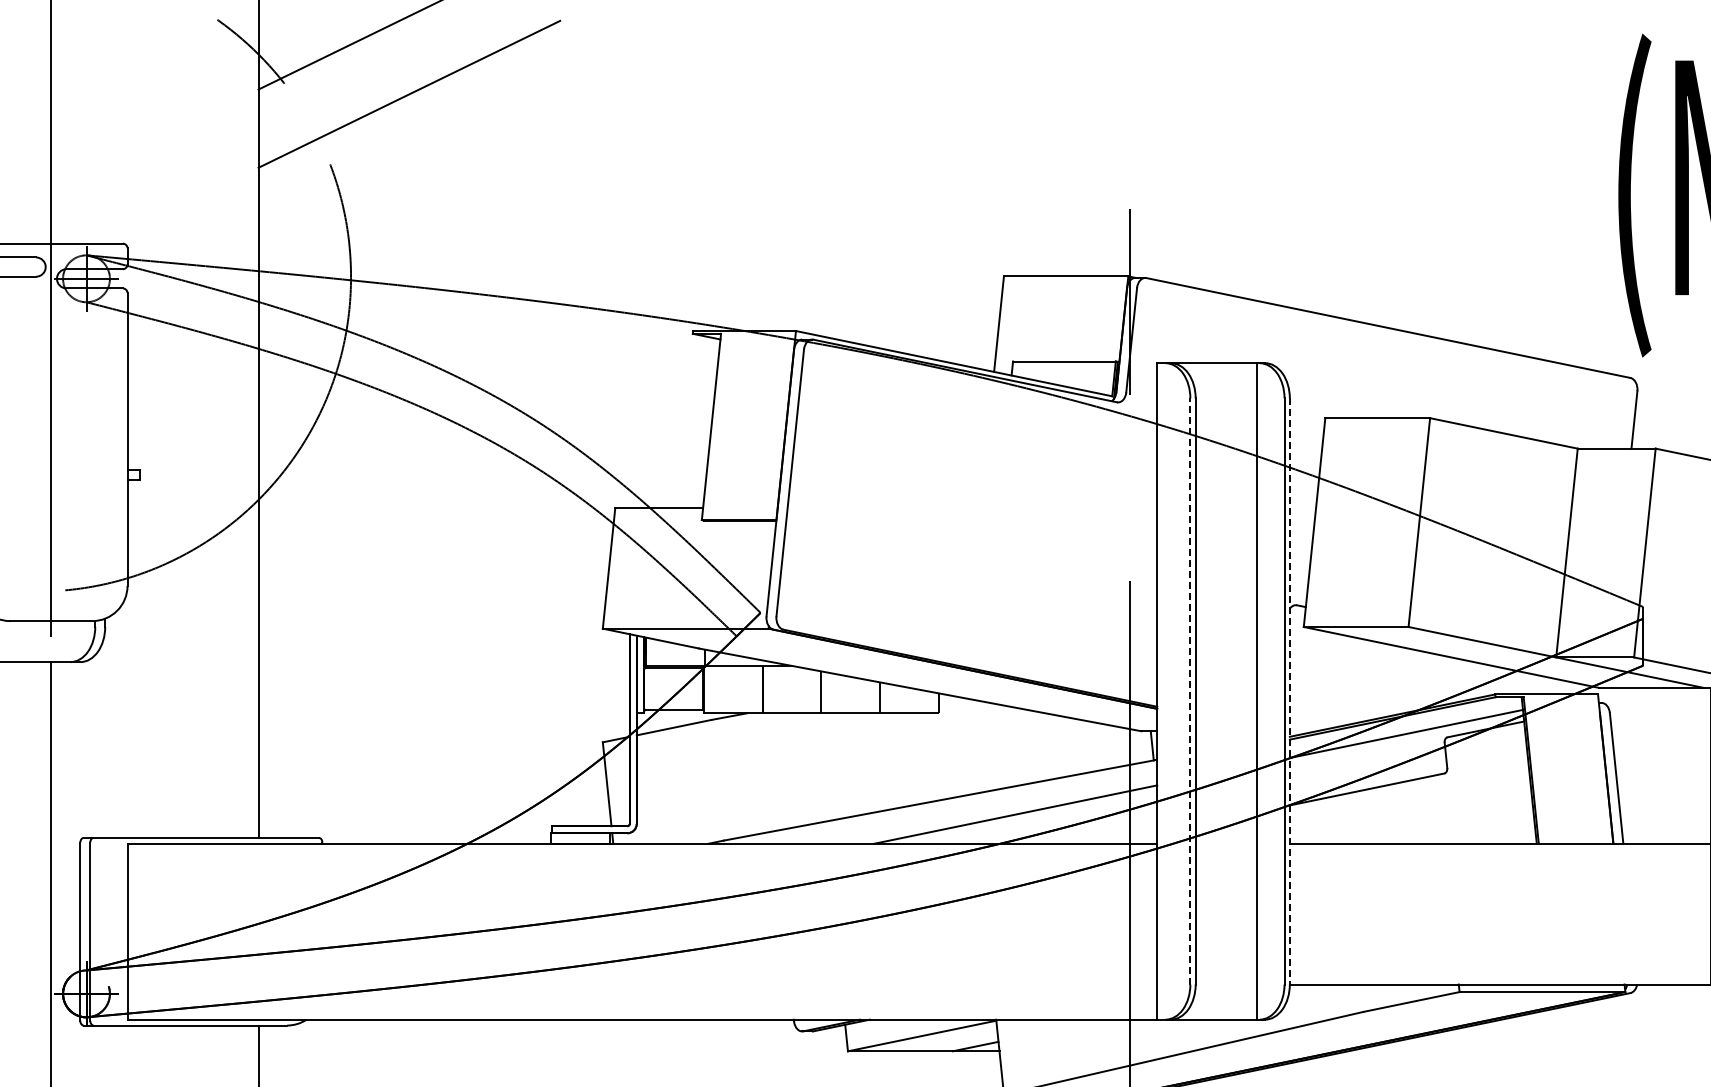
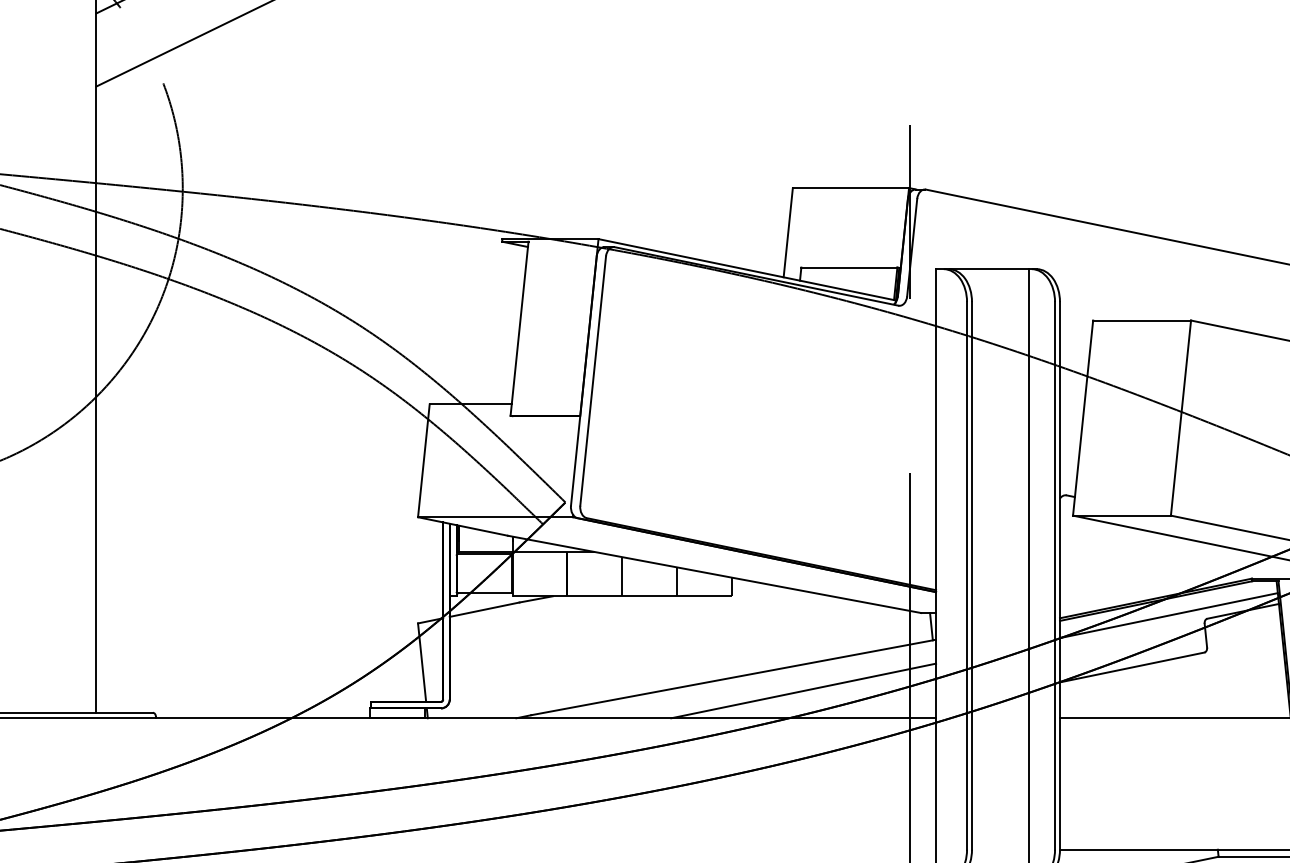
line: (1190, 690) -> (967, 574), dashed -> solid
line: (1289, 691) -> (1059, 575), dashed -> solid

